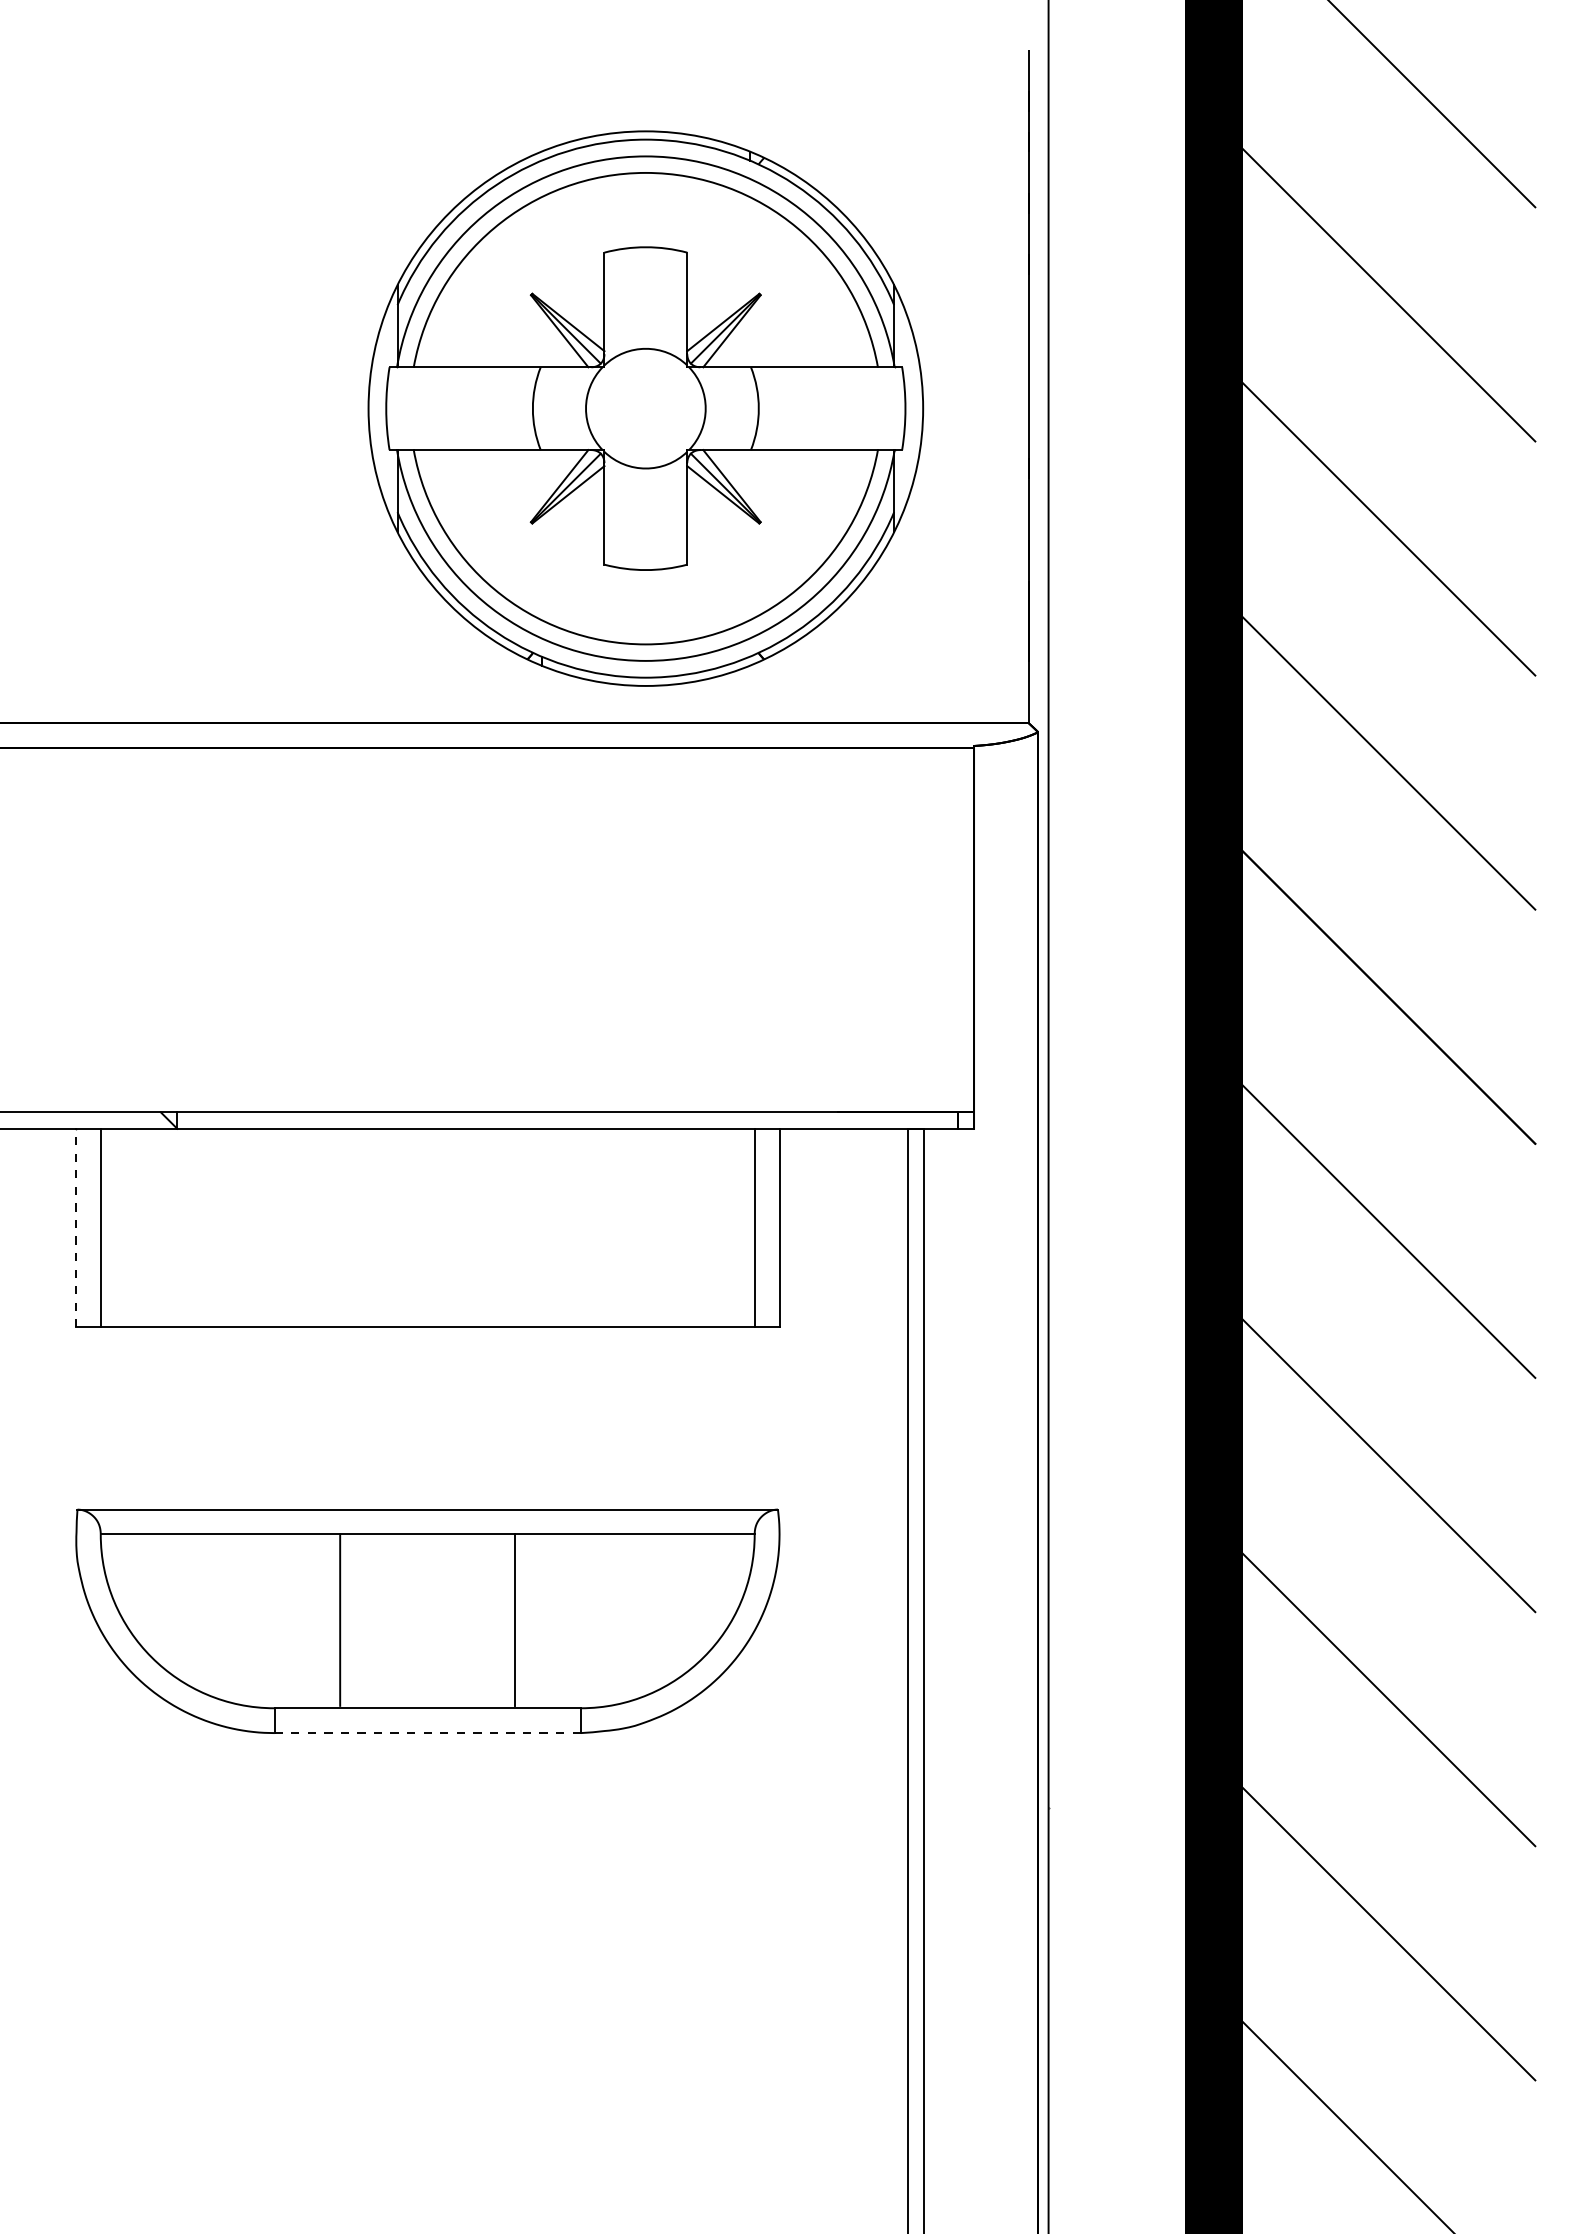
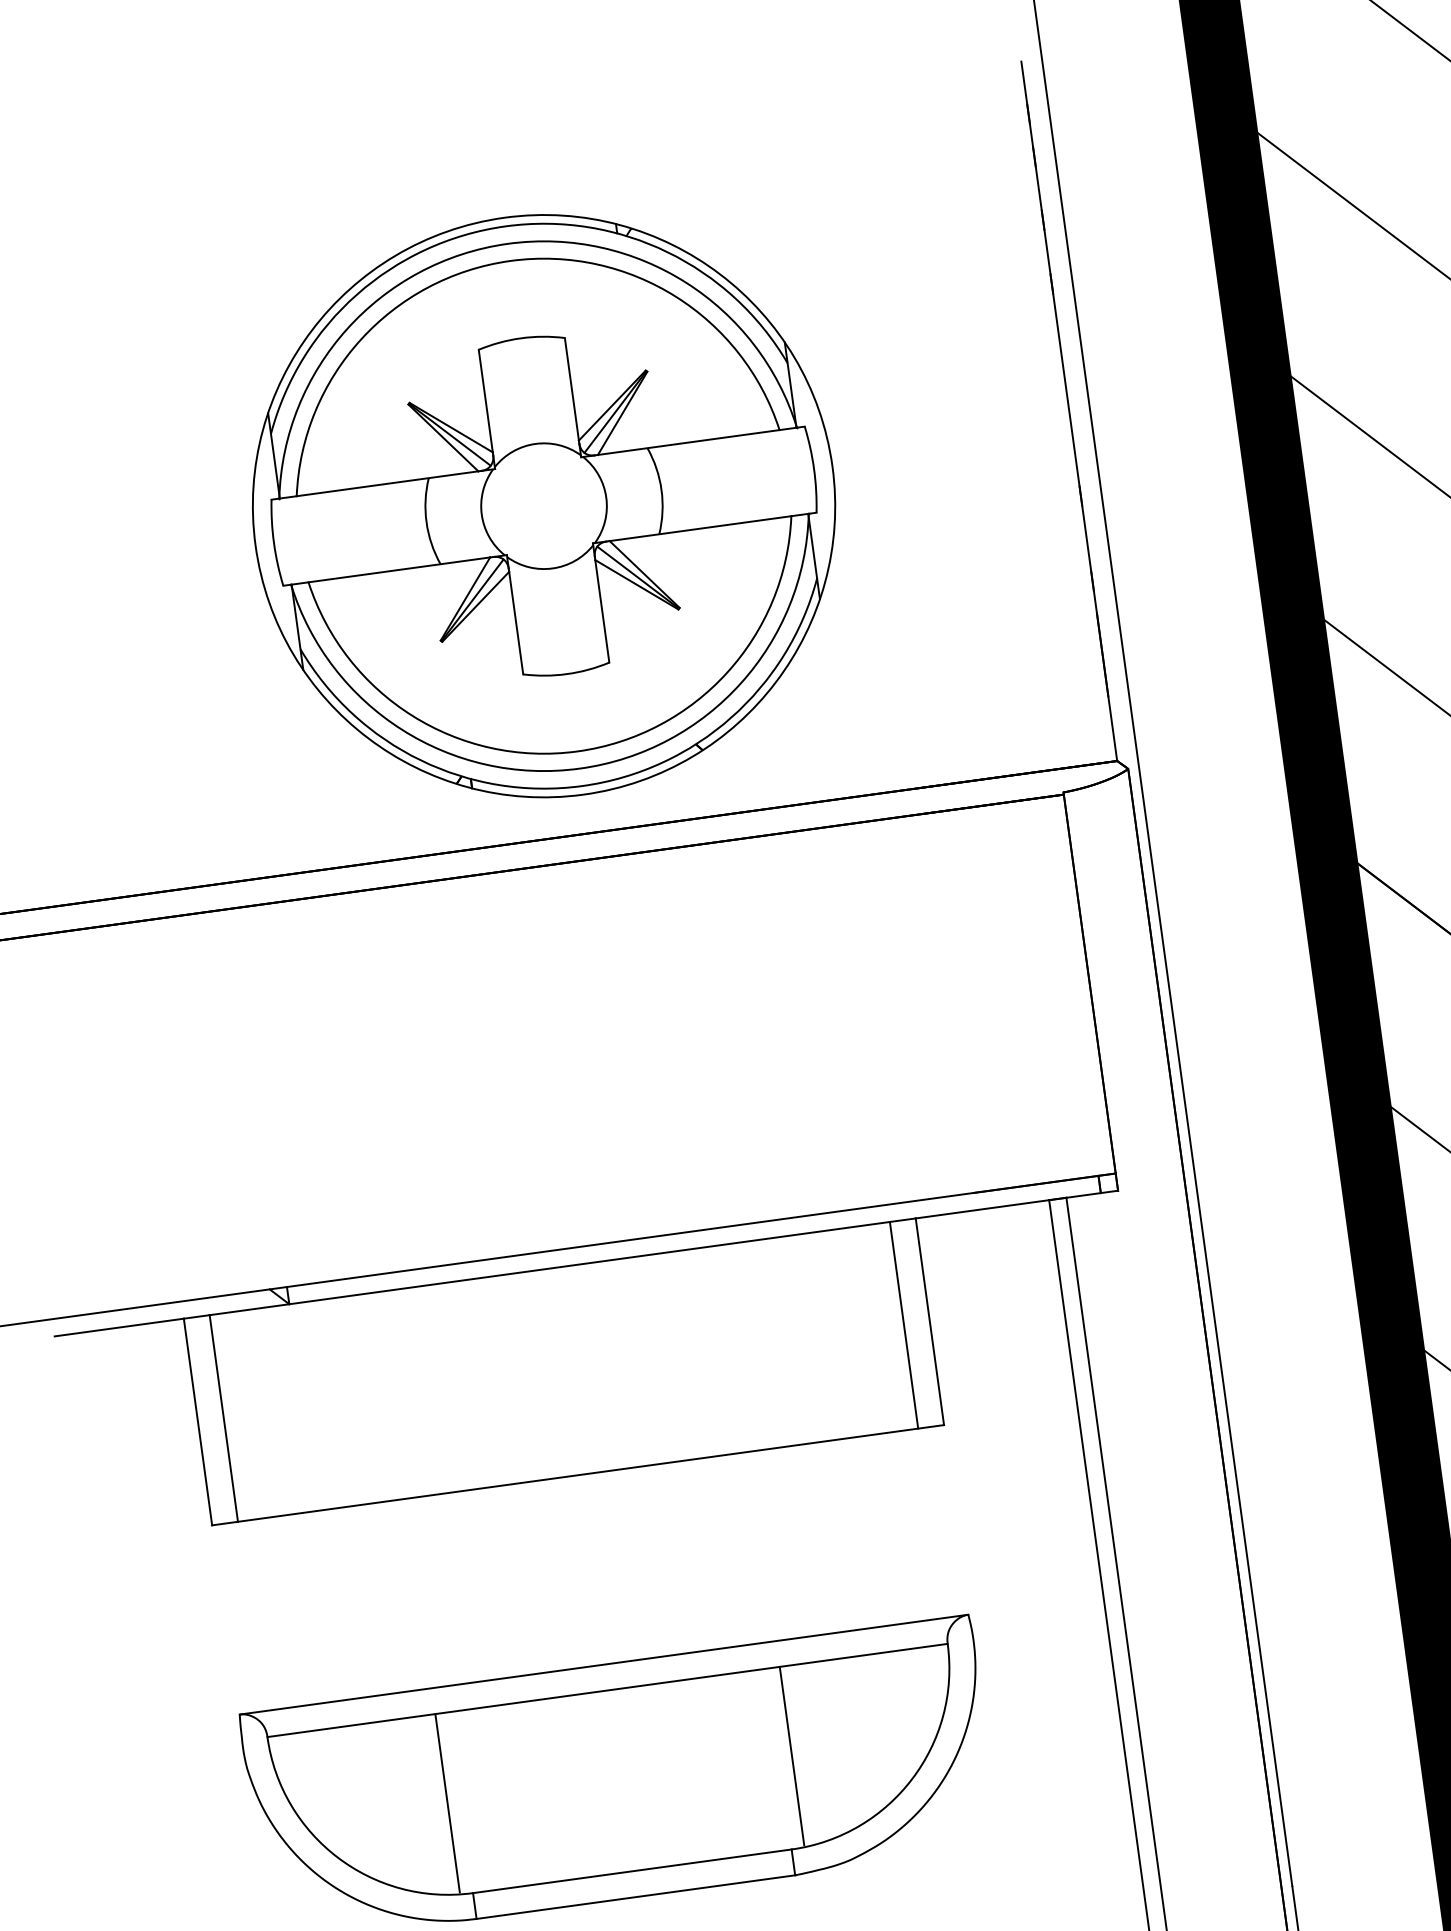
part: (645, 408) -> (543, 506), moved
line: (75, 1227) -> (197, 1421), dashed -> solid
line: (340, 1619) -> (447, 1802), moved
line: (515, 1619) -> (792, 1755), moved
line: (427, 1733) -> (635, 1897), dashed -> solid

